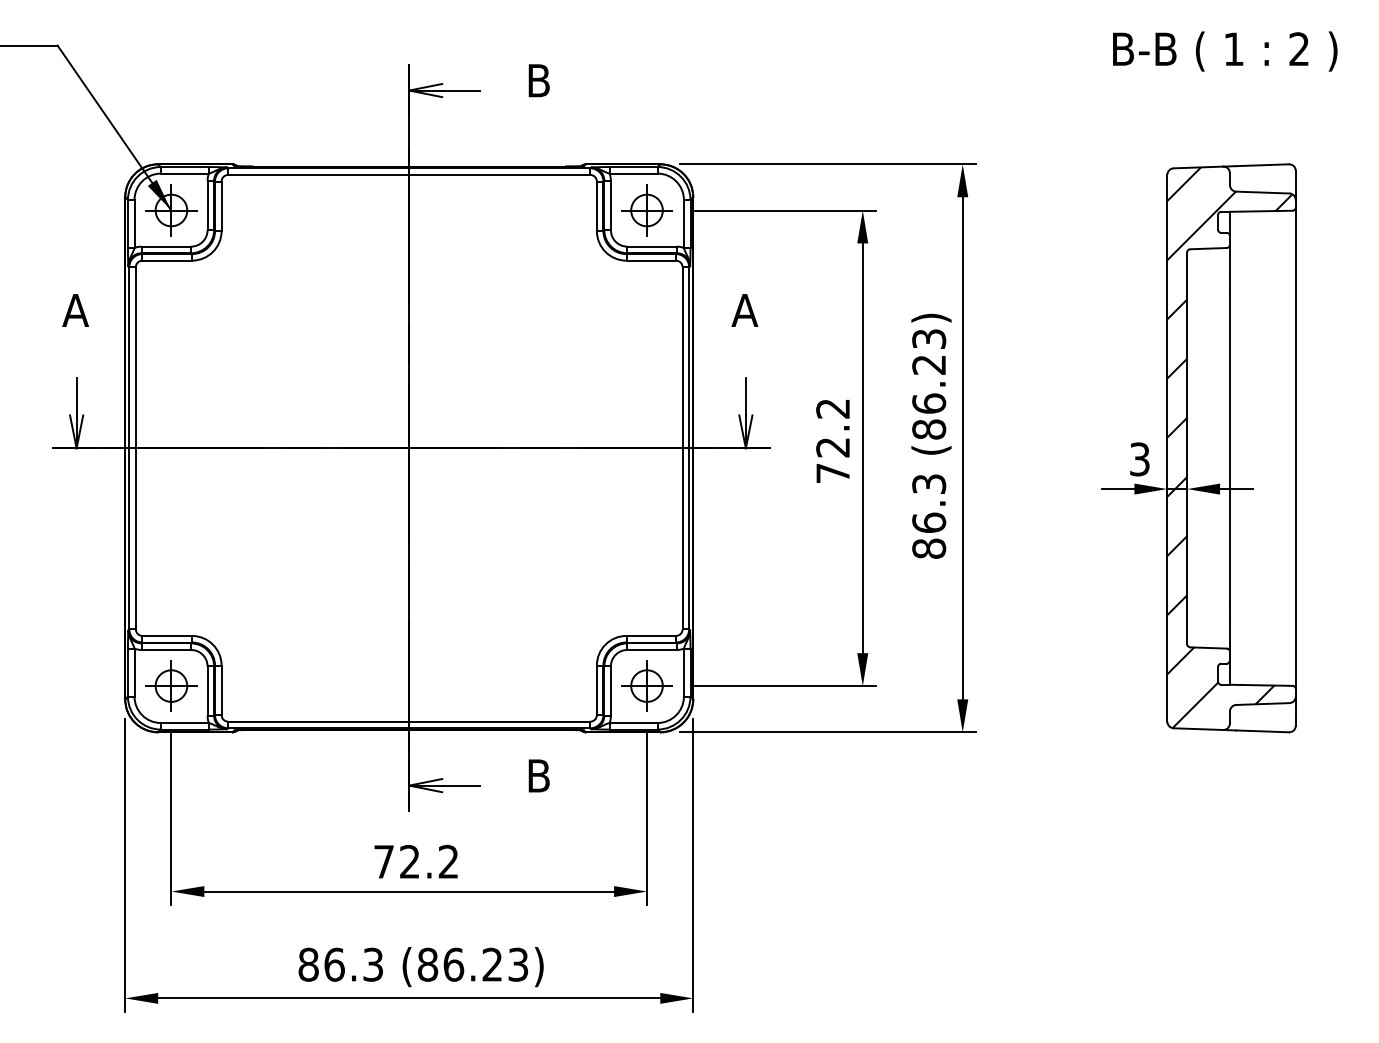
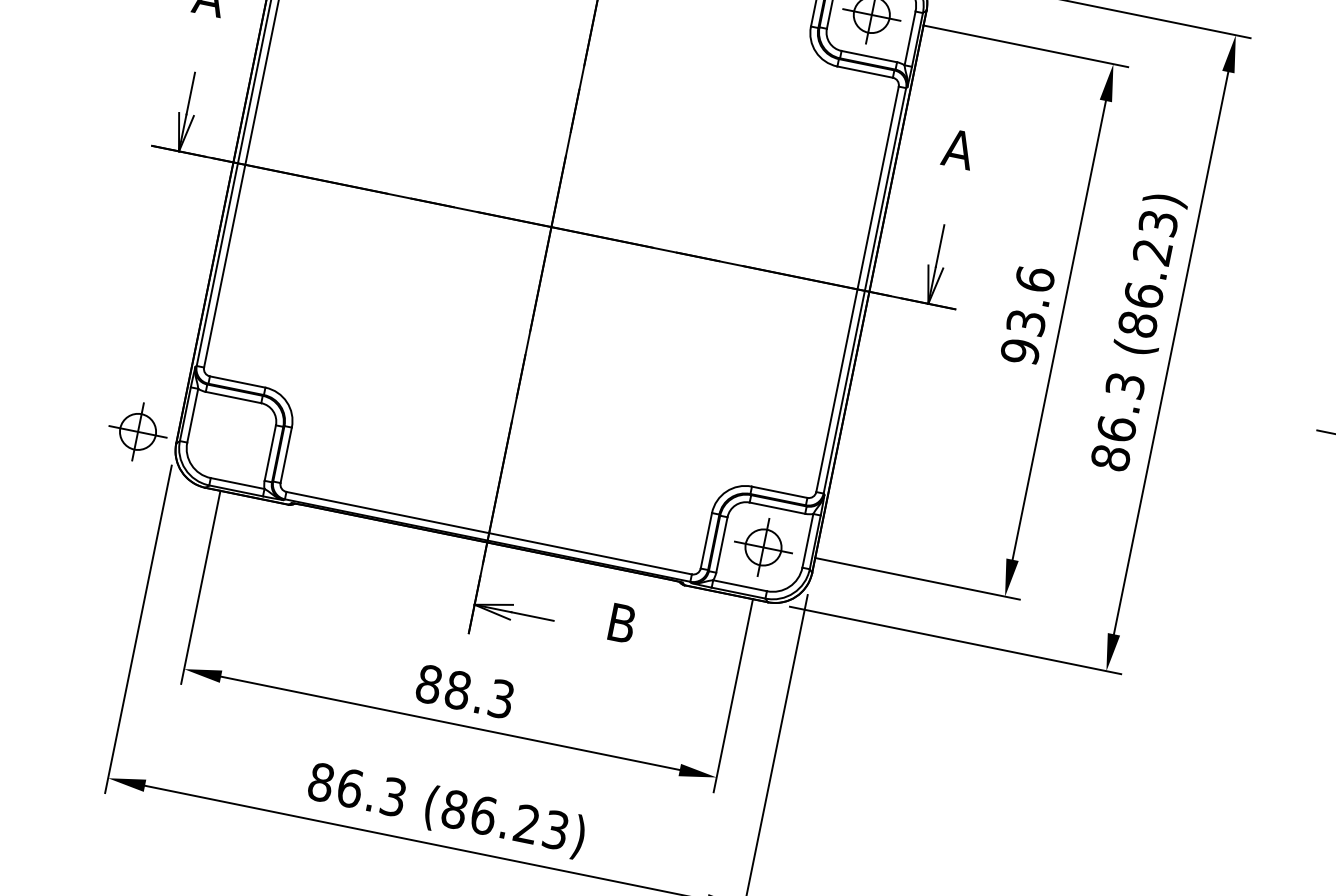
text: (833, 440) -> (1028, 314), 72.2 -> 93.6
part: (171, 685) -> (138, 431), moved
text: (416, 861) -> (465, 691), 72.2 -> 88.3

